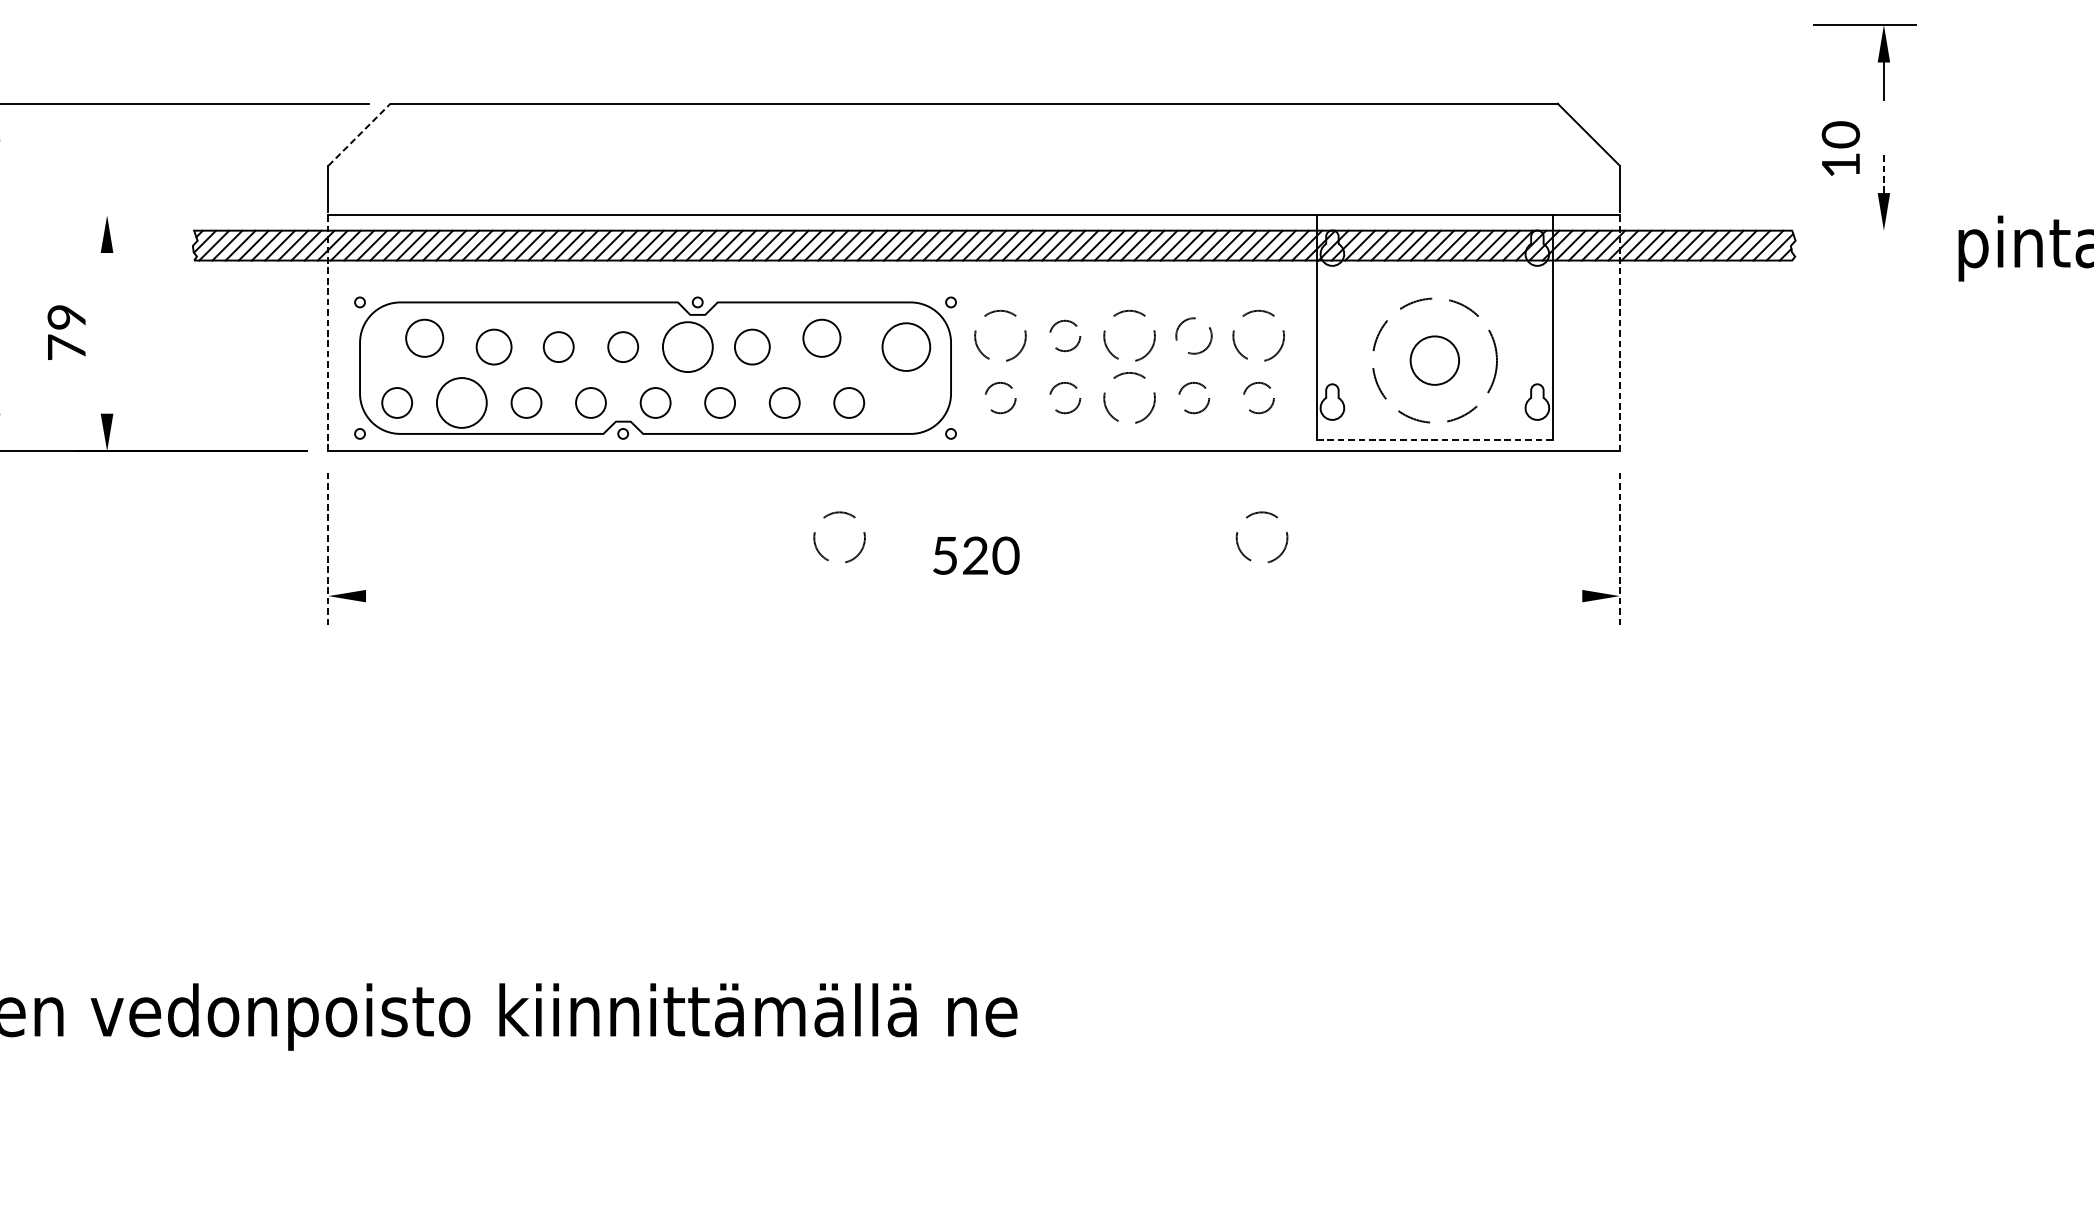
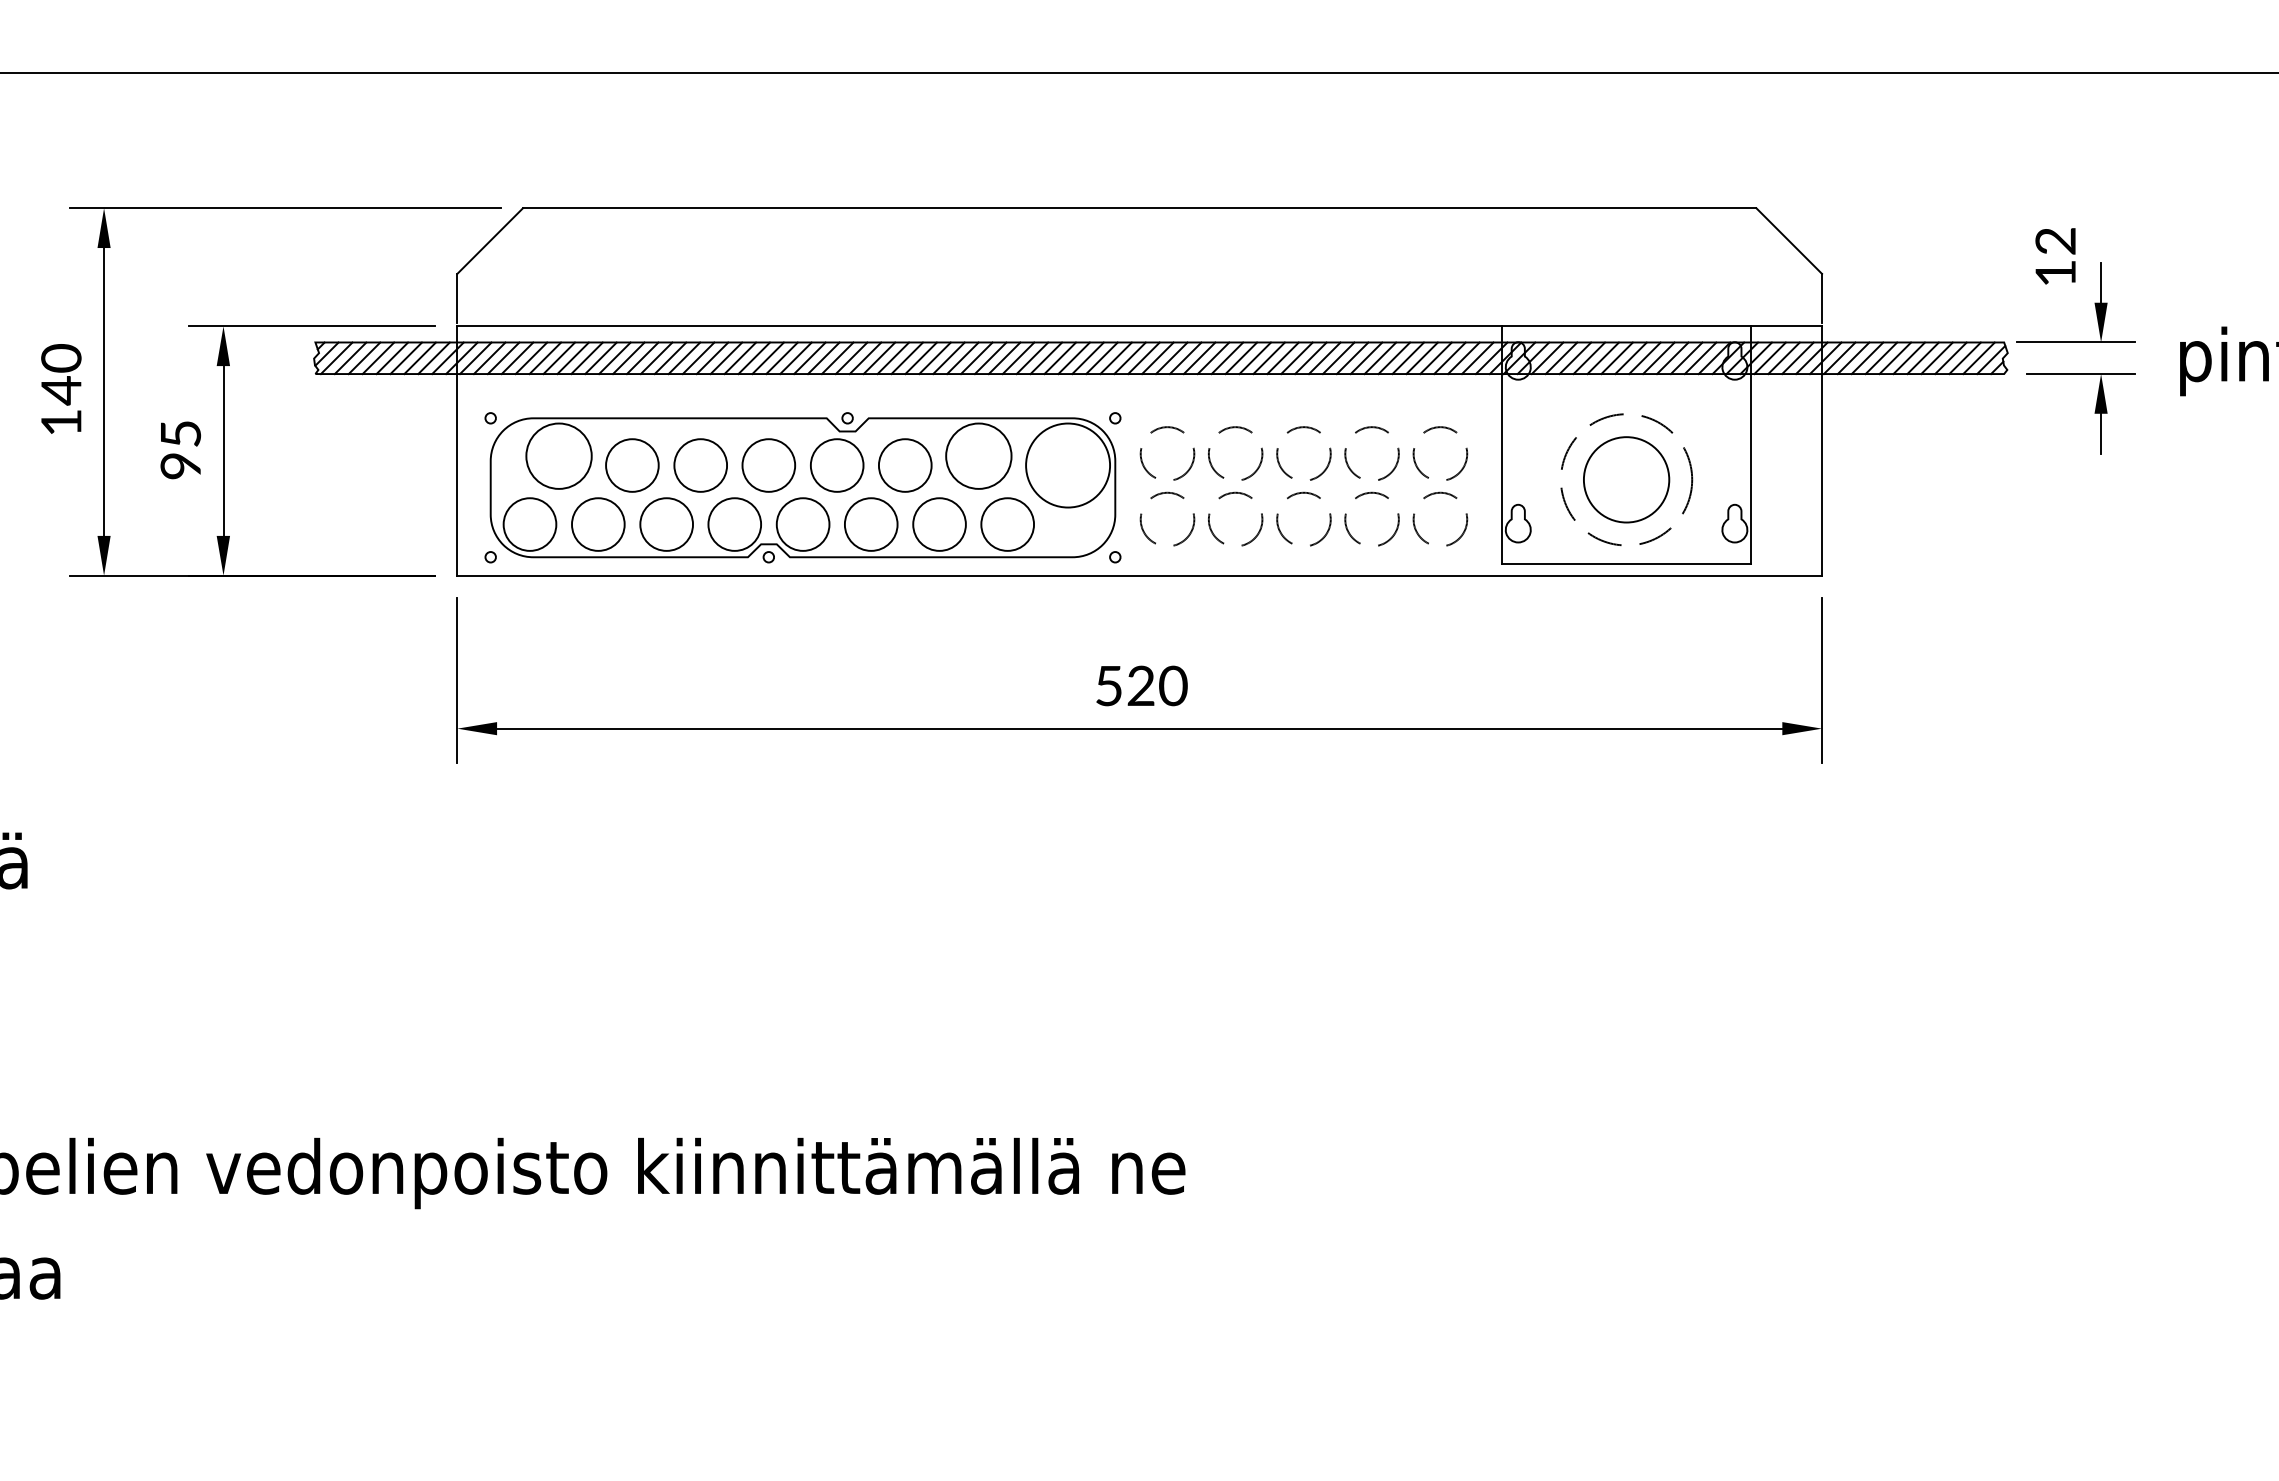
part: (1877, 62) -> (2094, 413), moved
line: (359, 134) -> (490, 240), dashed -> solid
text: (1840, 134) -> (2055, 240), 10 -> 12
line: (1884, 173) -> (2101, 282), dashed -> solid
line: (190, 215) -> (311, 326), added
line: (1860, 230) -> (2076, 342), added
text: (66, 332) -> (180, 450), 79 -> 95
line: (107, 332) -> (223, 450), added
line: (328, 333) -> (457, 451), dashed -> solid
line: (1620, 333) -> (1822, 451), dashed -> solid
circle: (1064, 335) -> (1235, 453), size x1.67
circle: (1193, 335) -> (1371, 453), size x1.43
circle: (424, 337) -> (558, 455), size x1.67
circle: (821, 337) -> (978, 455), size x1.67
circle: (494, 347) -> (632, 465), size x1.43
circle: (558, 347) -> (700, 465), size x1.67
circle: (622, 347) -> (768, 465), size x1.67
circle: (752, 347) -> (905, 465), size x1.43
circle: (906, 347) -> (1068, 465), size x1.67
circle: (1434, 360) -> (1626, 479), size x1.67
circle: (1000, 397) -> (1167, 518), size x1.67
circle: (1064, 397) -> (1235, 518), size x1.67
circle: (1193, 397) -> (1371, 518), size x1.67
circle: (1258, 397) -> (1440, 518), size x1.67
circle: (396, 402) -> (529, 524), size x1.67
circle: (526, 402) -> (666, 524), size x1.67
circle: (590, 402) -> (734, 524), size x1.67
circle: (655, 402) -> (802, 524), size x1.67
circle: (719, 402) -> (870, 524), size x1.67
circle: (784, 402) -> (939, 524), size x1.67
circle: (849, 402) -> (1007, 524), size x1.67
line: (1434, 439) -> (1626, 563), dashed -> solid
circle: (839, 537) -> (997, 666), removed
circle: (1261, 537) -> (1443, 666), removed
line: (328, 551) -> (457, 681), dashed -> solid
line: (1620, 551) -> (1822, 681), dashed -> solid
line: (973, 595) -> (1139, 728), added

